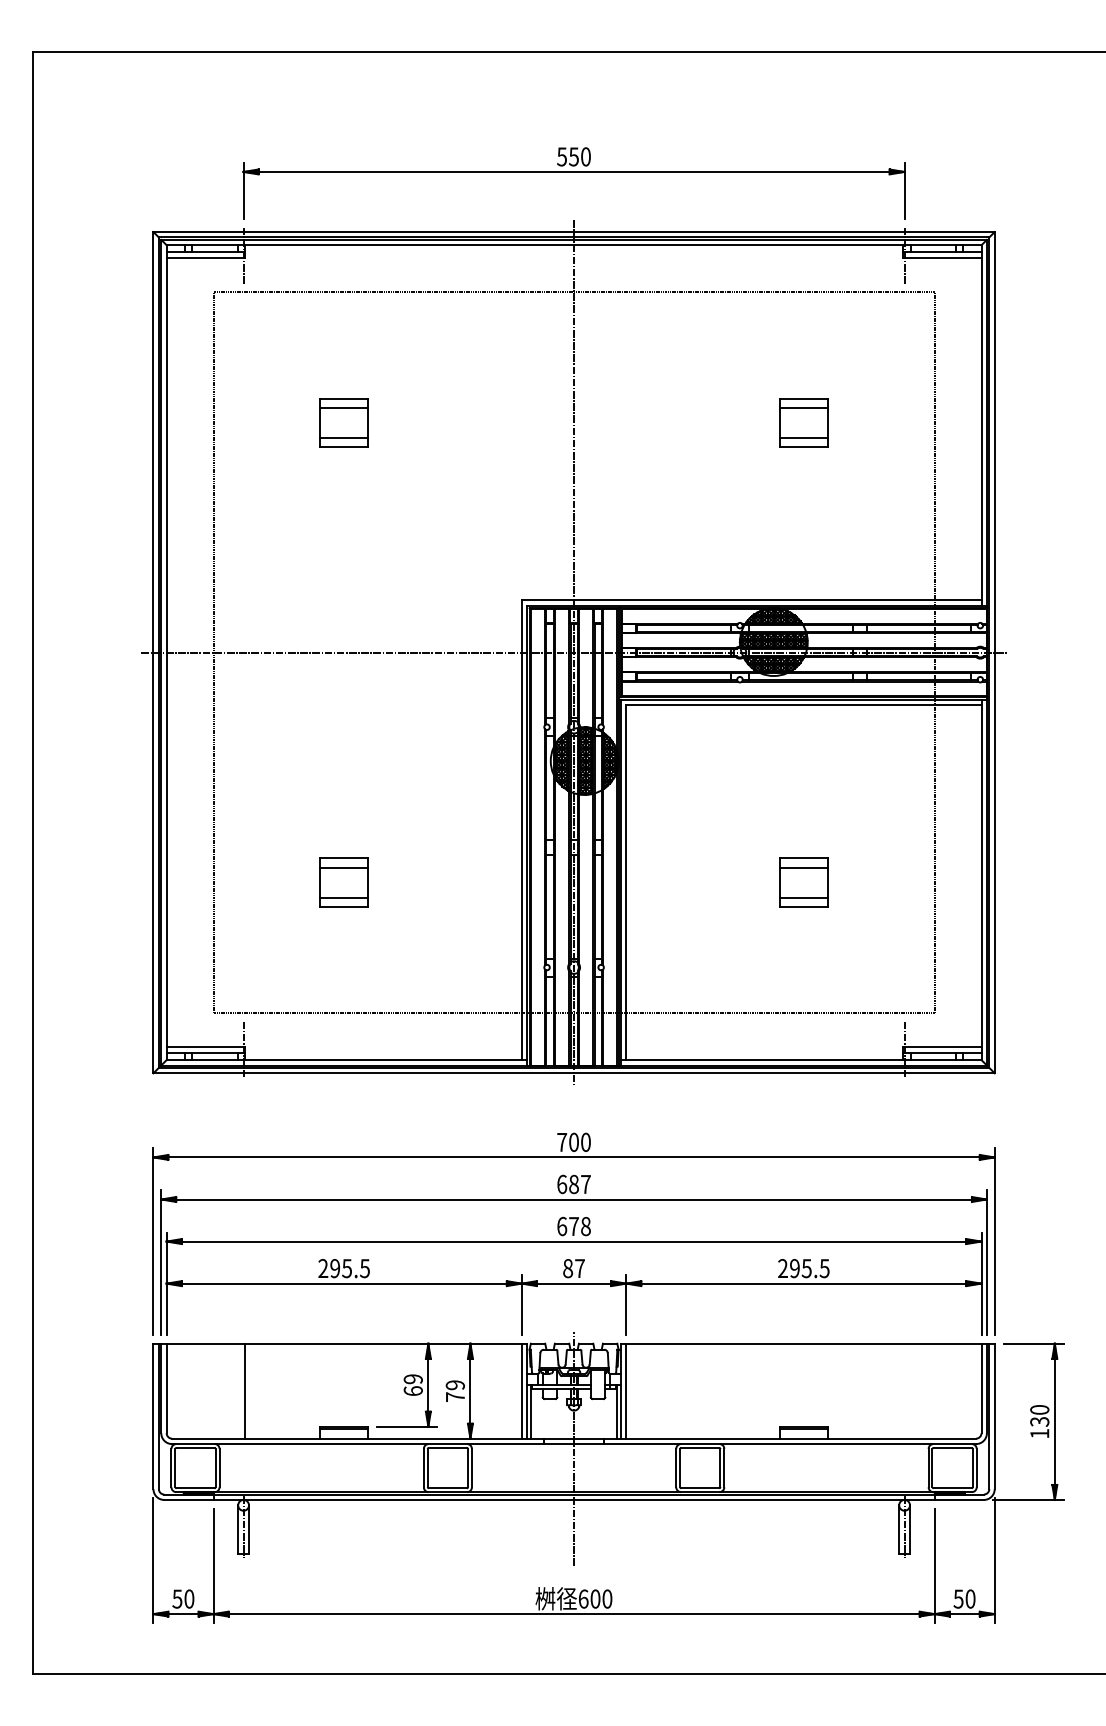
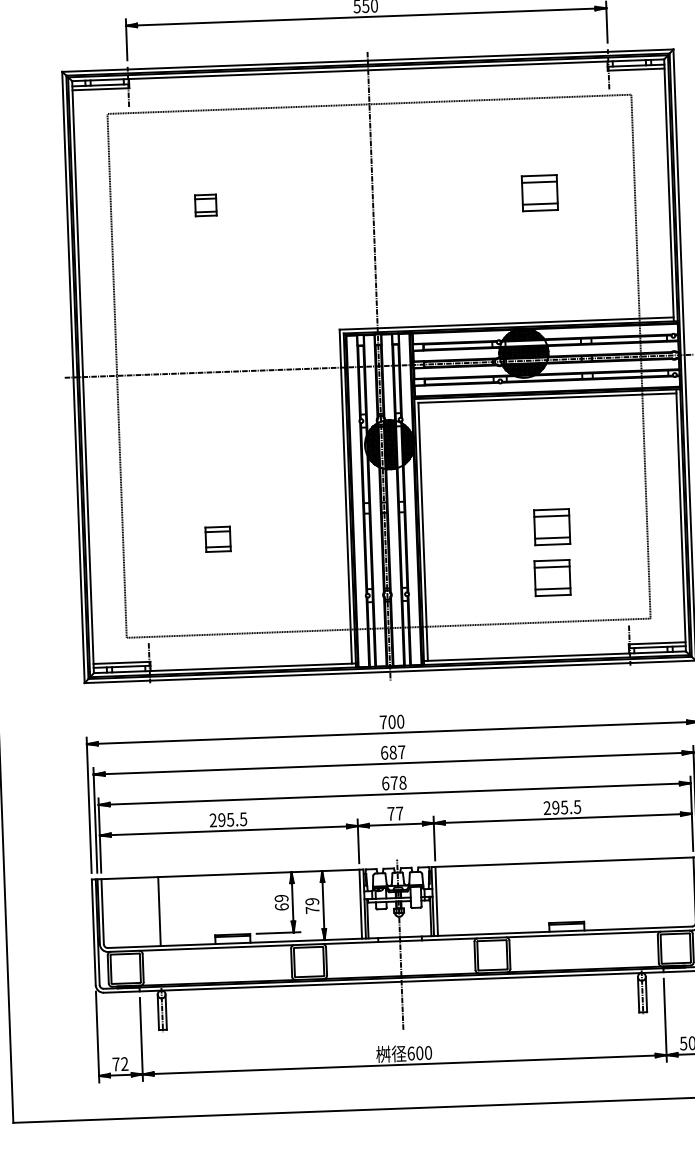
part: (343, 422) -> (205, 205), size x0.6
part: (343, 882) -> (217, 539), size x0.7
part: (801, 952) -> (552, 578), added
text: (568, 1268) -> (391, 813), 87 -> 77
text: (183, 1598) -> (120, 1063), 50 -> 72

